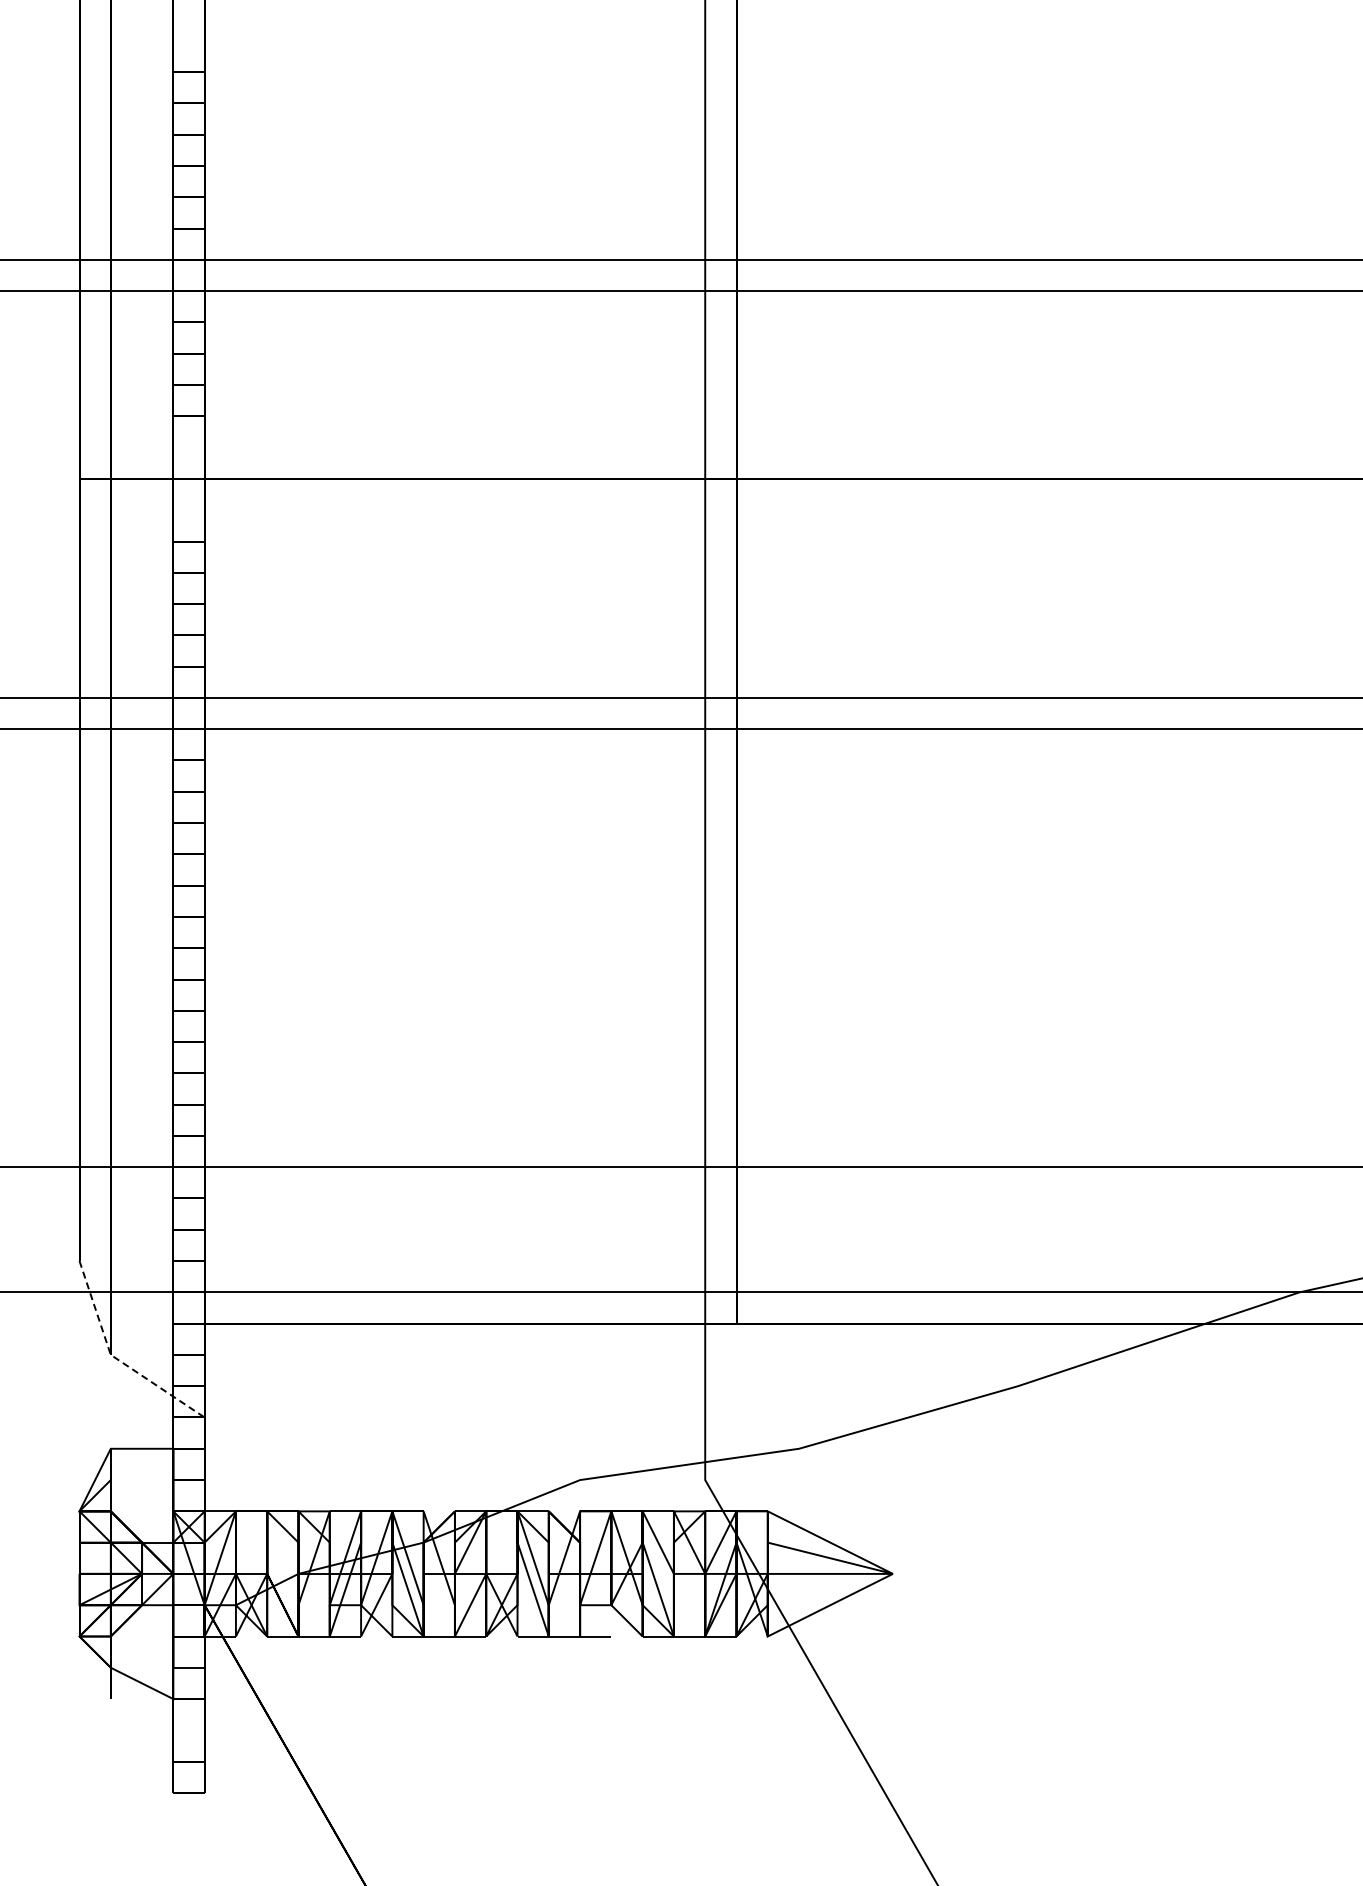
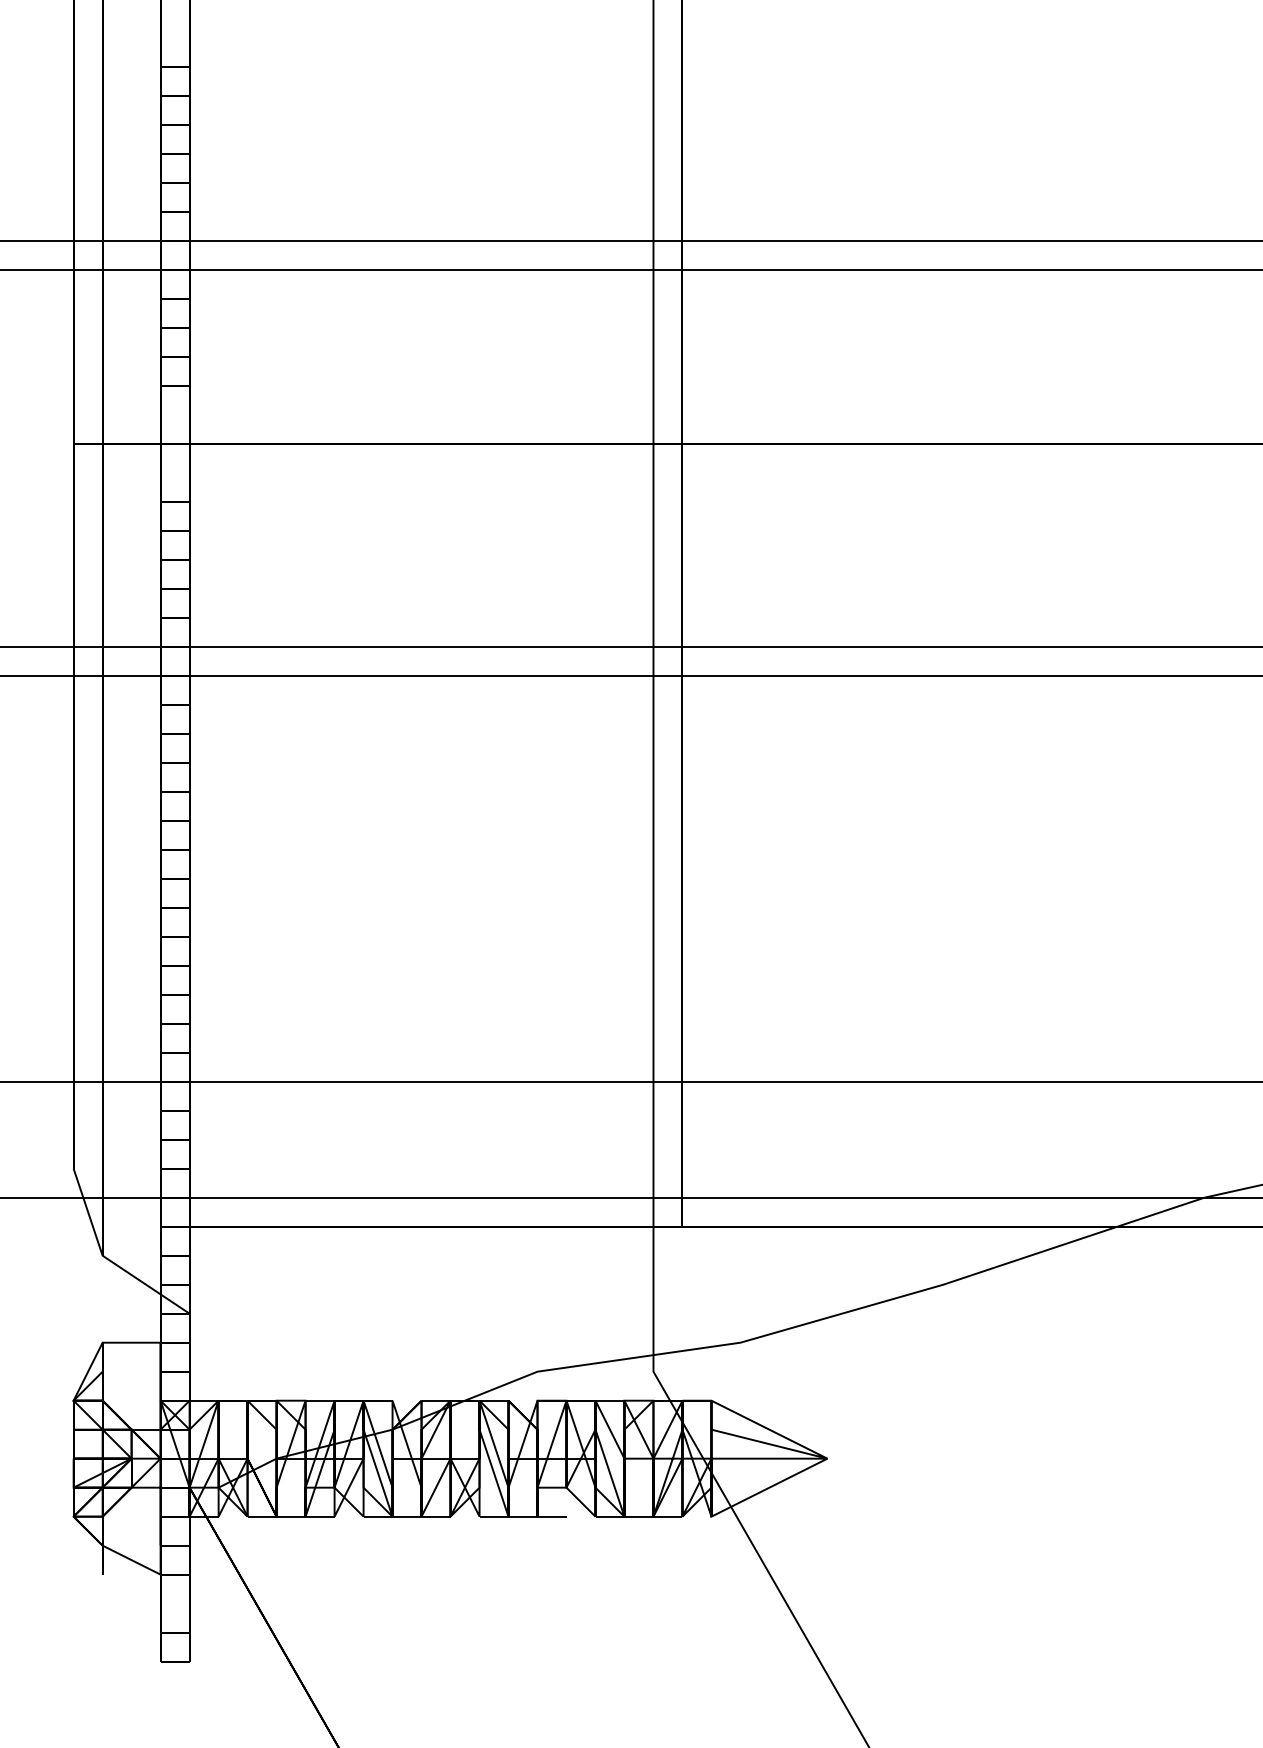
line: (116, 1358) -> (107, 1259), dashed -> solid

